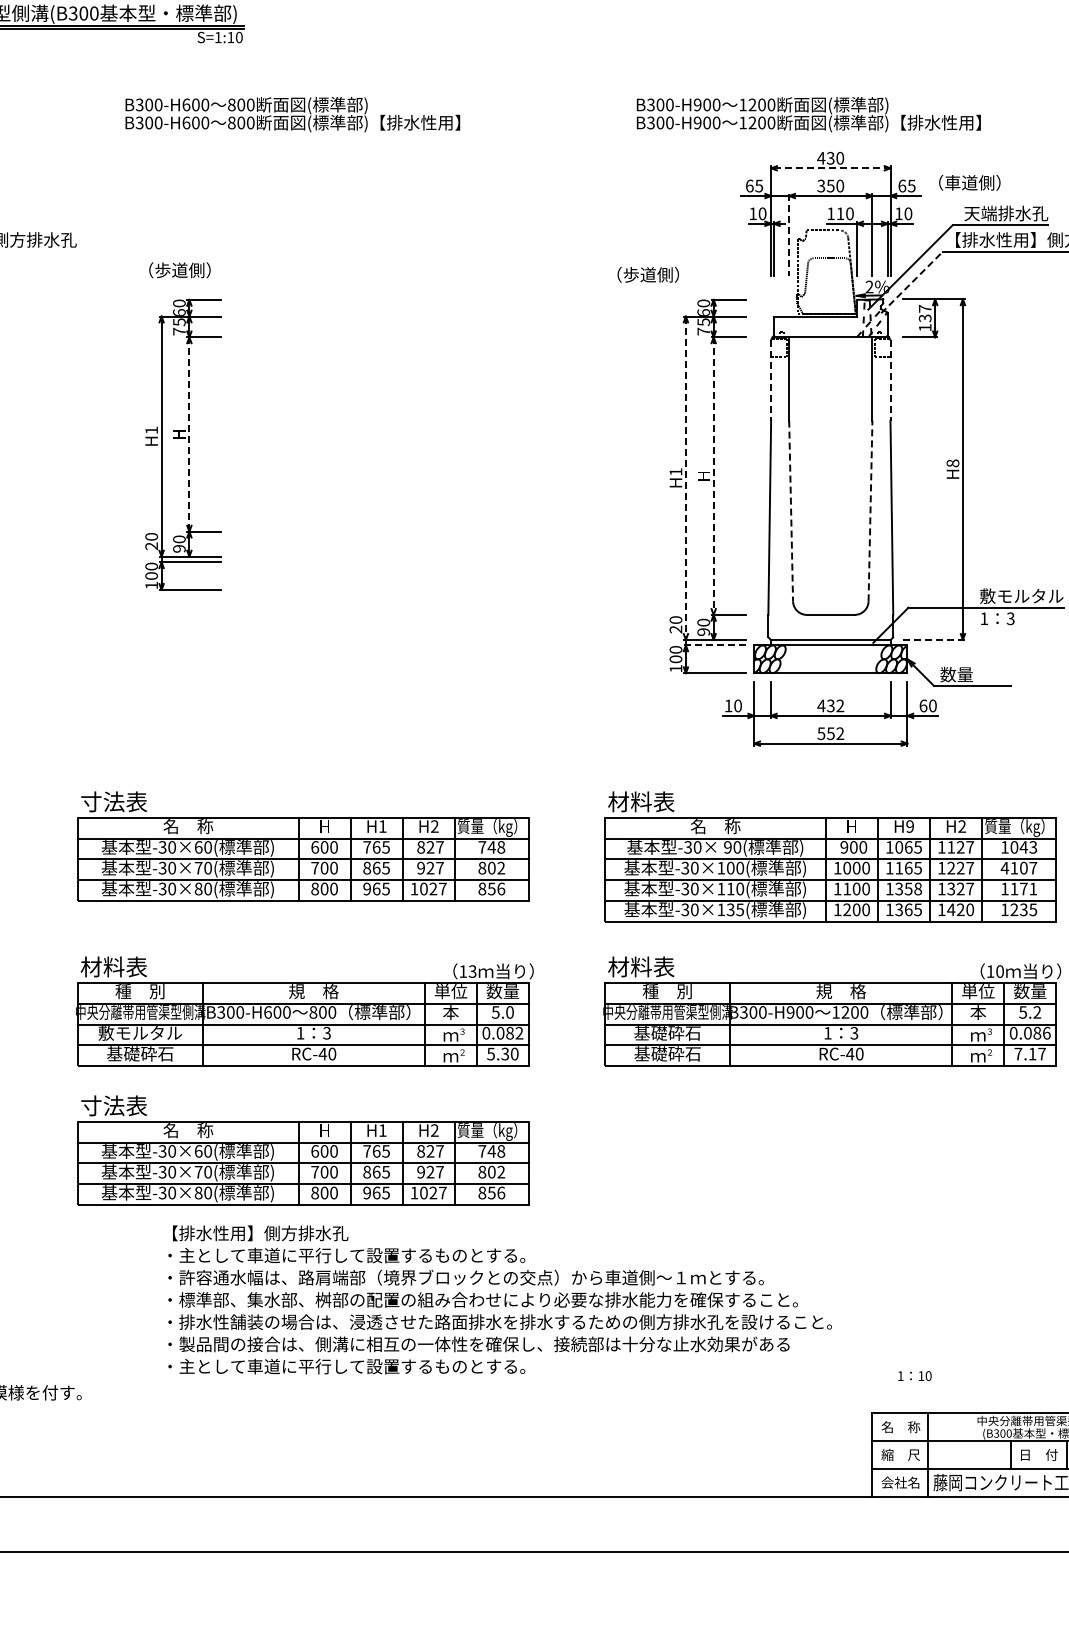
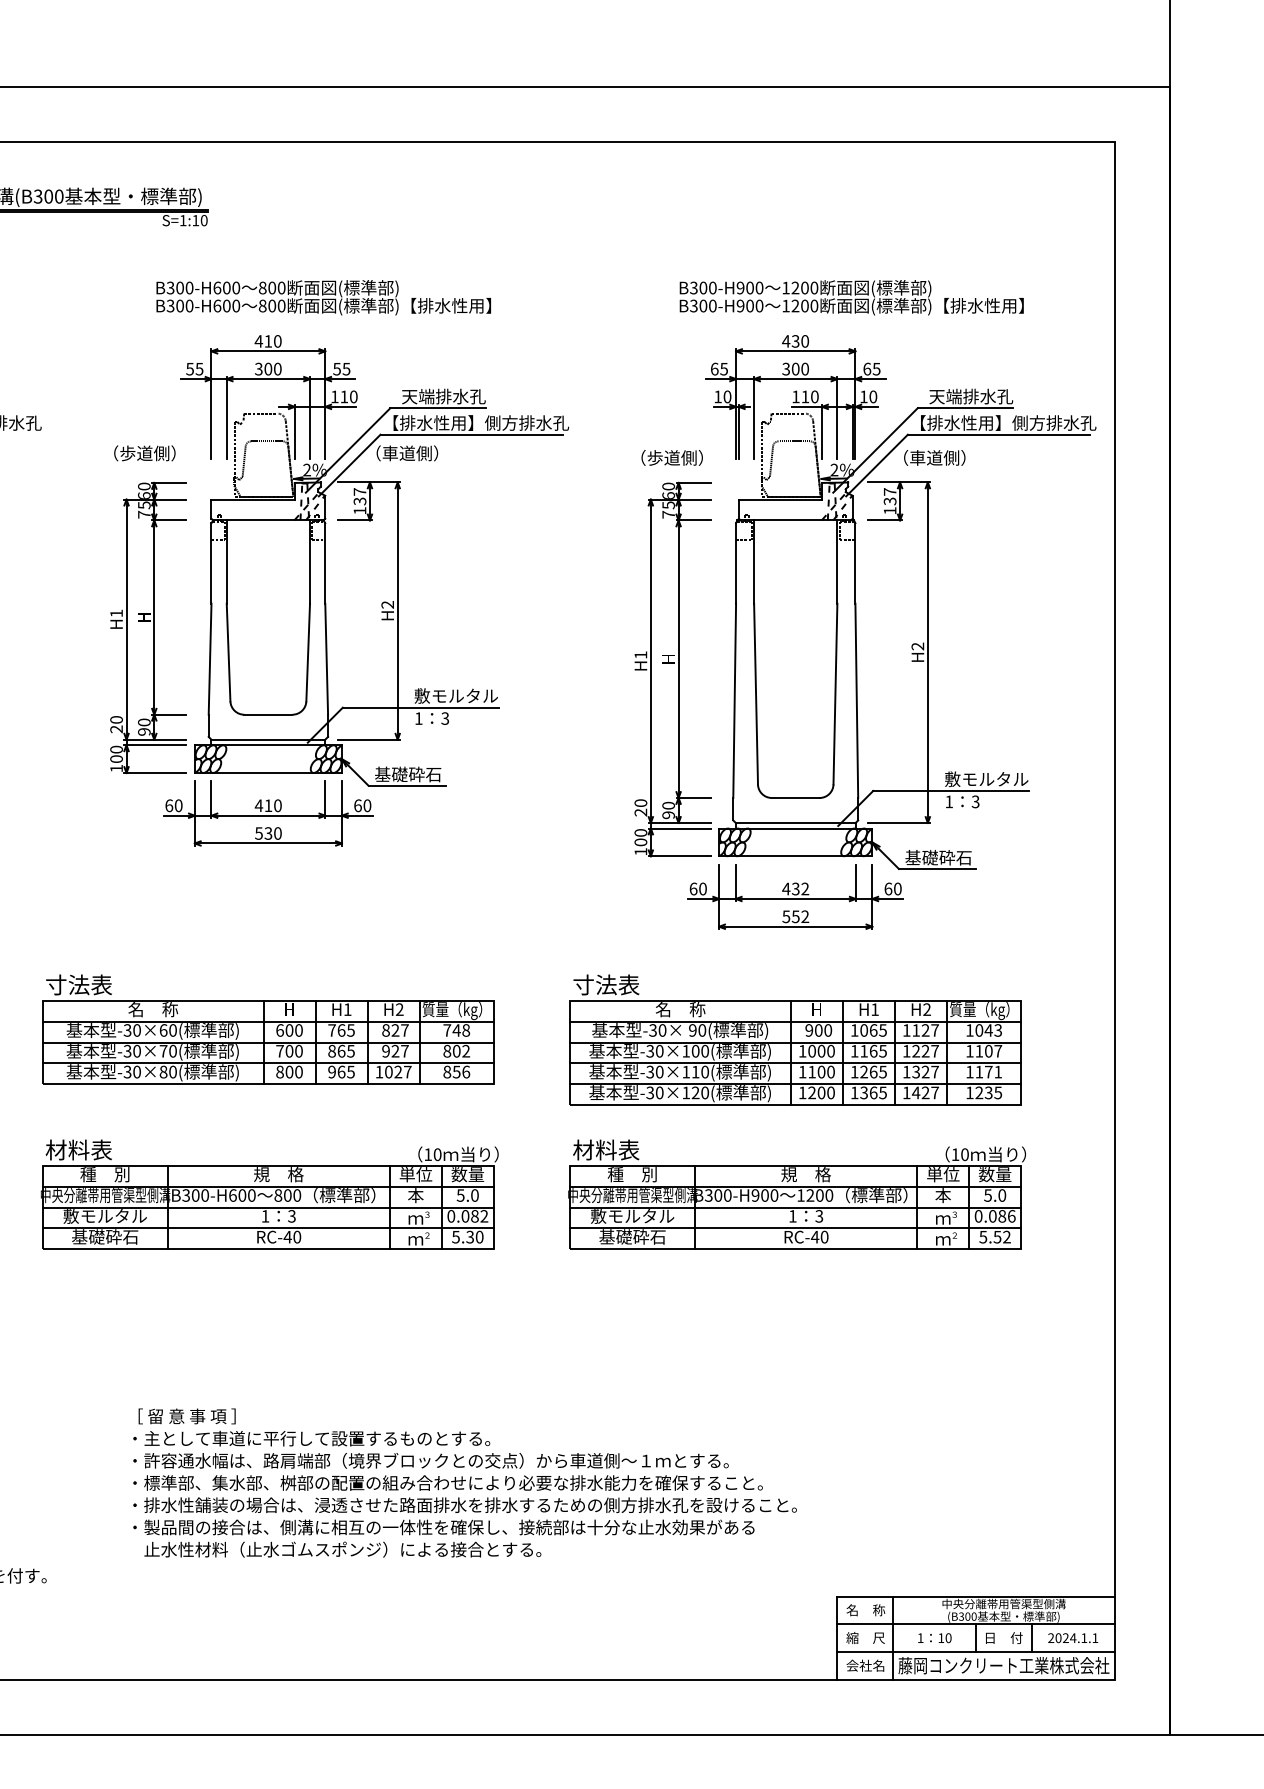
text: (292, 114) -> (323, 297), moved
text: (808, 114) -> (851, 297), moved
line: (830, 168) -> (795, 351), dashed -> solid
text: (969, 182) -> (934, 457), moved
text: (830, 185) -> (795, 368), 350 -> 300
line: (789, 235) -> (754, 418), dashed -> solid
text: (647, 274) -> (671, 457), moved
line: (912, 282) -> (877, 465), dashed -> solid
line: (771, 380) -> (736, 563), dashed -> solid
line: (890, 380) -> (855, 563), dashed -> solid
part: (400, 407) -> (365, 590), added
line: (189, 435) -> (154, 618), dashed -> solid
text: (952, 463) -> (917, 646), H8 -> H2
line: (713, 476) -> (678, 659), dashed -> solid
line: (685, 478) -> (650, 661), dashed -> solid
line: (870, 510) -> (835, 693), dashed -> solid
line: (791, 511) -> (756, 694), dashed -> solid
line: (934, 639) -> (899, 822), dashed -> solid
line: (714, 645) -> (679, 828), dashed -> solid
text: (973, 674) -> (938, 857), 数量 -> 基礎砕石
text: (728, 705) -> (693, 888), 10 -> 60
text: (629, 801) -> (594, 984), 材料表 -> 寸法表
text: (909, 826) -> (874, 1009), H9 -> H1
text: (1004, 868) -> (969, 1051), 4107 -> 1107
text: (908, 888) -> (873, 1071), 1358 -> 1265
text: (734, 909) -> (699, 1092), -30×135( -> -30×120(
text: (969, 909) -> (934, 1092), 1420 -> 1427
text: (472, 971) -> (437, 1154), 13 -> 10
text: (1037, 1012) -> (1002, 1195), 5.2 -> 5.0
text: (667, 1033) -> (632, 1216), 基礎砕石 -> 敷モルタル
text: (1029, 1053) -> (994, 1236), 7.17 -> 5.52
part: (303, 1150) -> (268, 1333), removed
text: (260, 1233) -> (225, 1416), 【排水性用】側方排水孔 -> ［ 留 意 事 項 ］
text: (372, 1366) -> (337, 1549), ・主として車道に平行して設置するものとする。 -> 止水性材料（止水ゴムスポンジ）による接合とする。
text: (914, 1376) -> (934, 1638), moved

